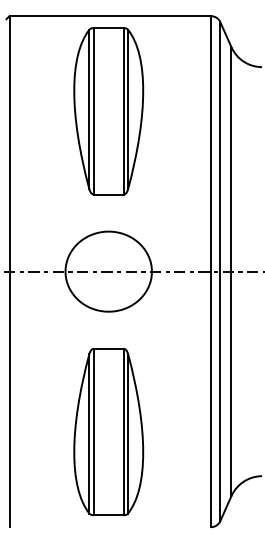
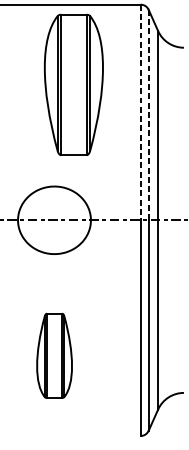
part: (108, 111) -> (73, 85), moved
line: (210, 143) -> (140, 112), solid -> dashed
line: (220, 146) -> (148, 114), solid -> dashed
part: (108, 432) -> (54, 356), size x0.6

